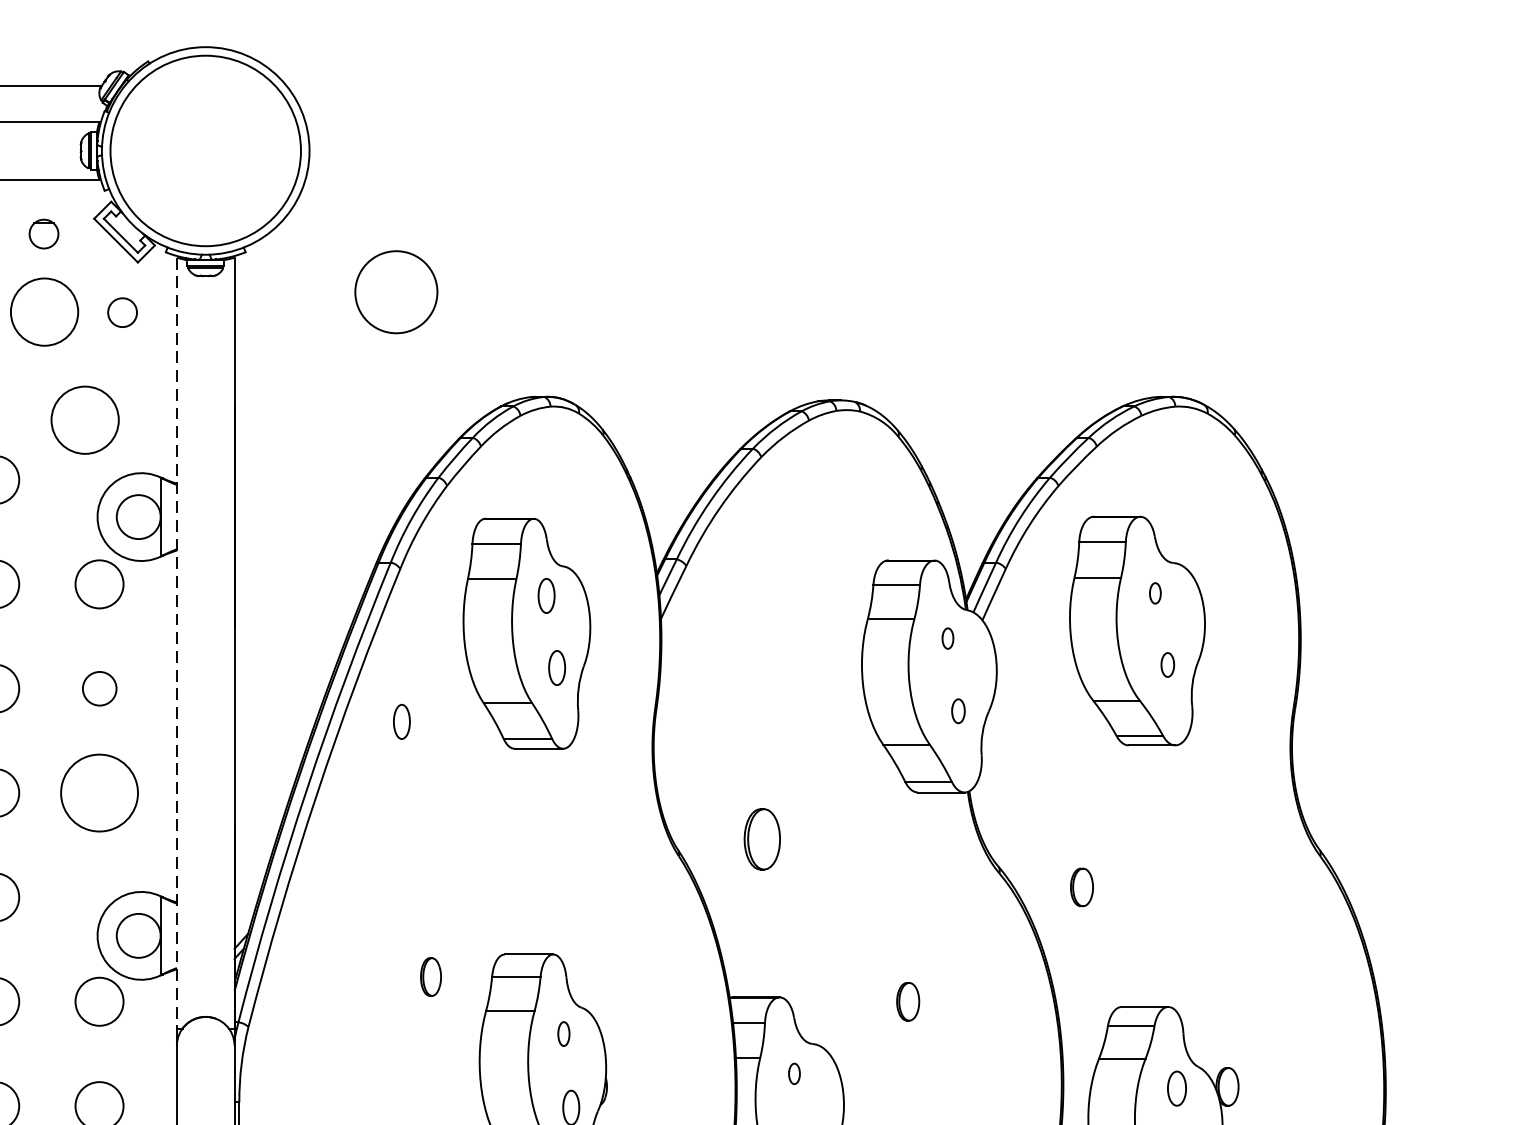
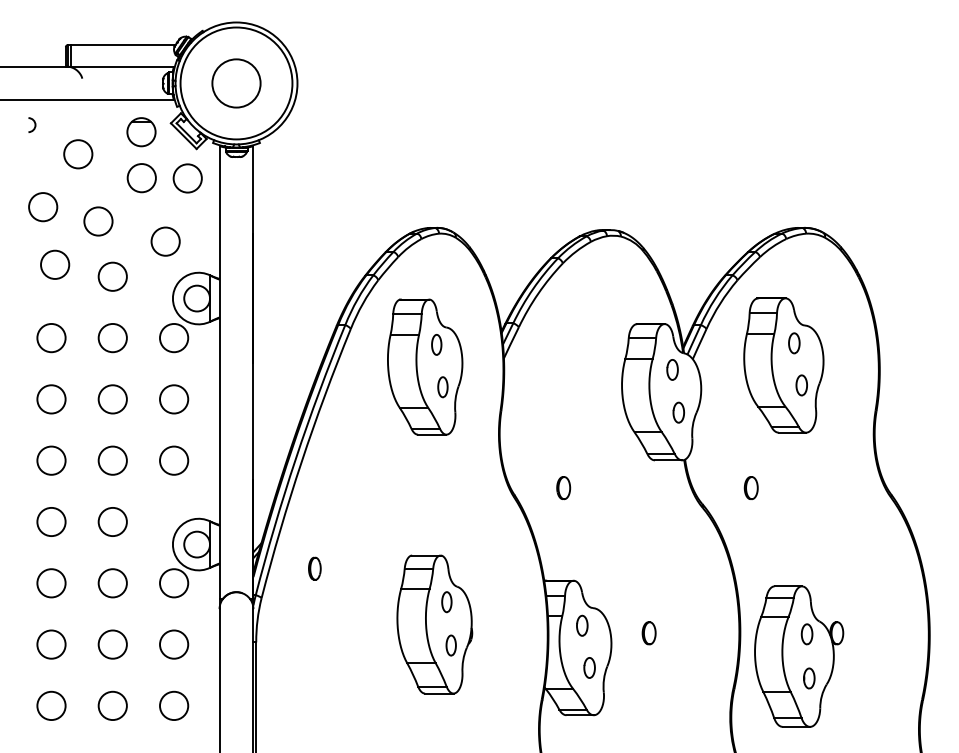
part: (44, 234) -> (141, 132), size x1.67
circle: (396, 292) -> (236, 83), moved
circle: (44, 312) -> (141, 178), size x0.71
circle: (122, 312) -> (187, 178), size x1.67
circle: (84, 419) -> (165, 241), size x0.71
part: (1155, 593) -> (794, 343), size x1.67
part: (947, 637) -> (672, 369), size x1.67
line: (176, 644) -> (219, 373), dashed -> solid
part: (1167, 665) -> (801, 385), size x1.43
circle: (100, 688) -> (174, 399), size x1.43
part: (958, 711) -> (678, 412), size x1.43
part: (401, 721) -> (351, 418), removed
circle: (100, 792) -> (174, 460), size x0.62
part: (762, 840) -> (563, 488), size x0.62
part: (1080, 886) -> (750, 487), moved
part: (430, 976) -> (314, 568), moved
part: (907, 1002) -> (648, 633), moved
part: (563, 1034) -> (446, 602), size x1.43
part: (794, 1073) -> (582, 625), size x1.67

